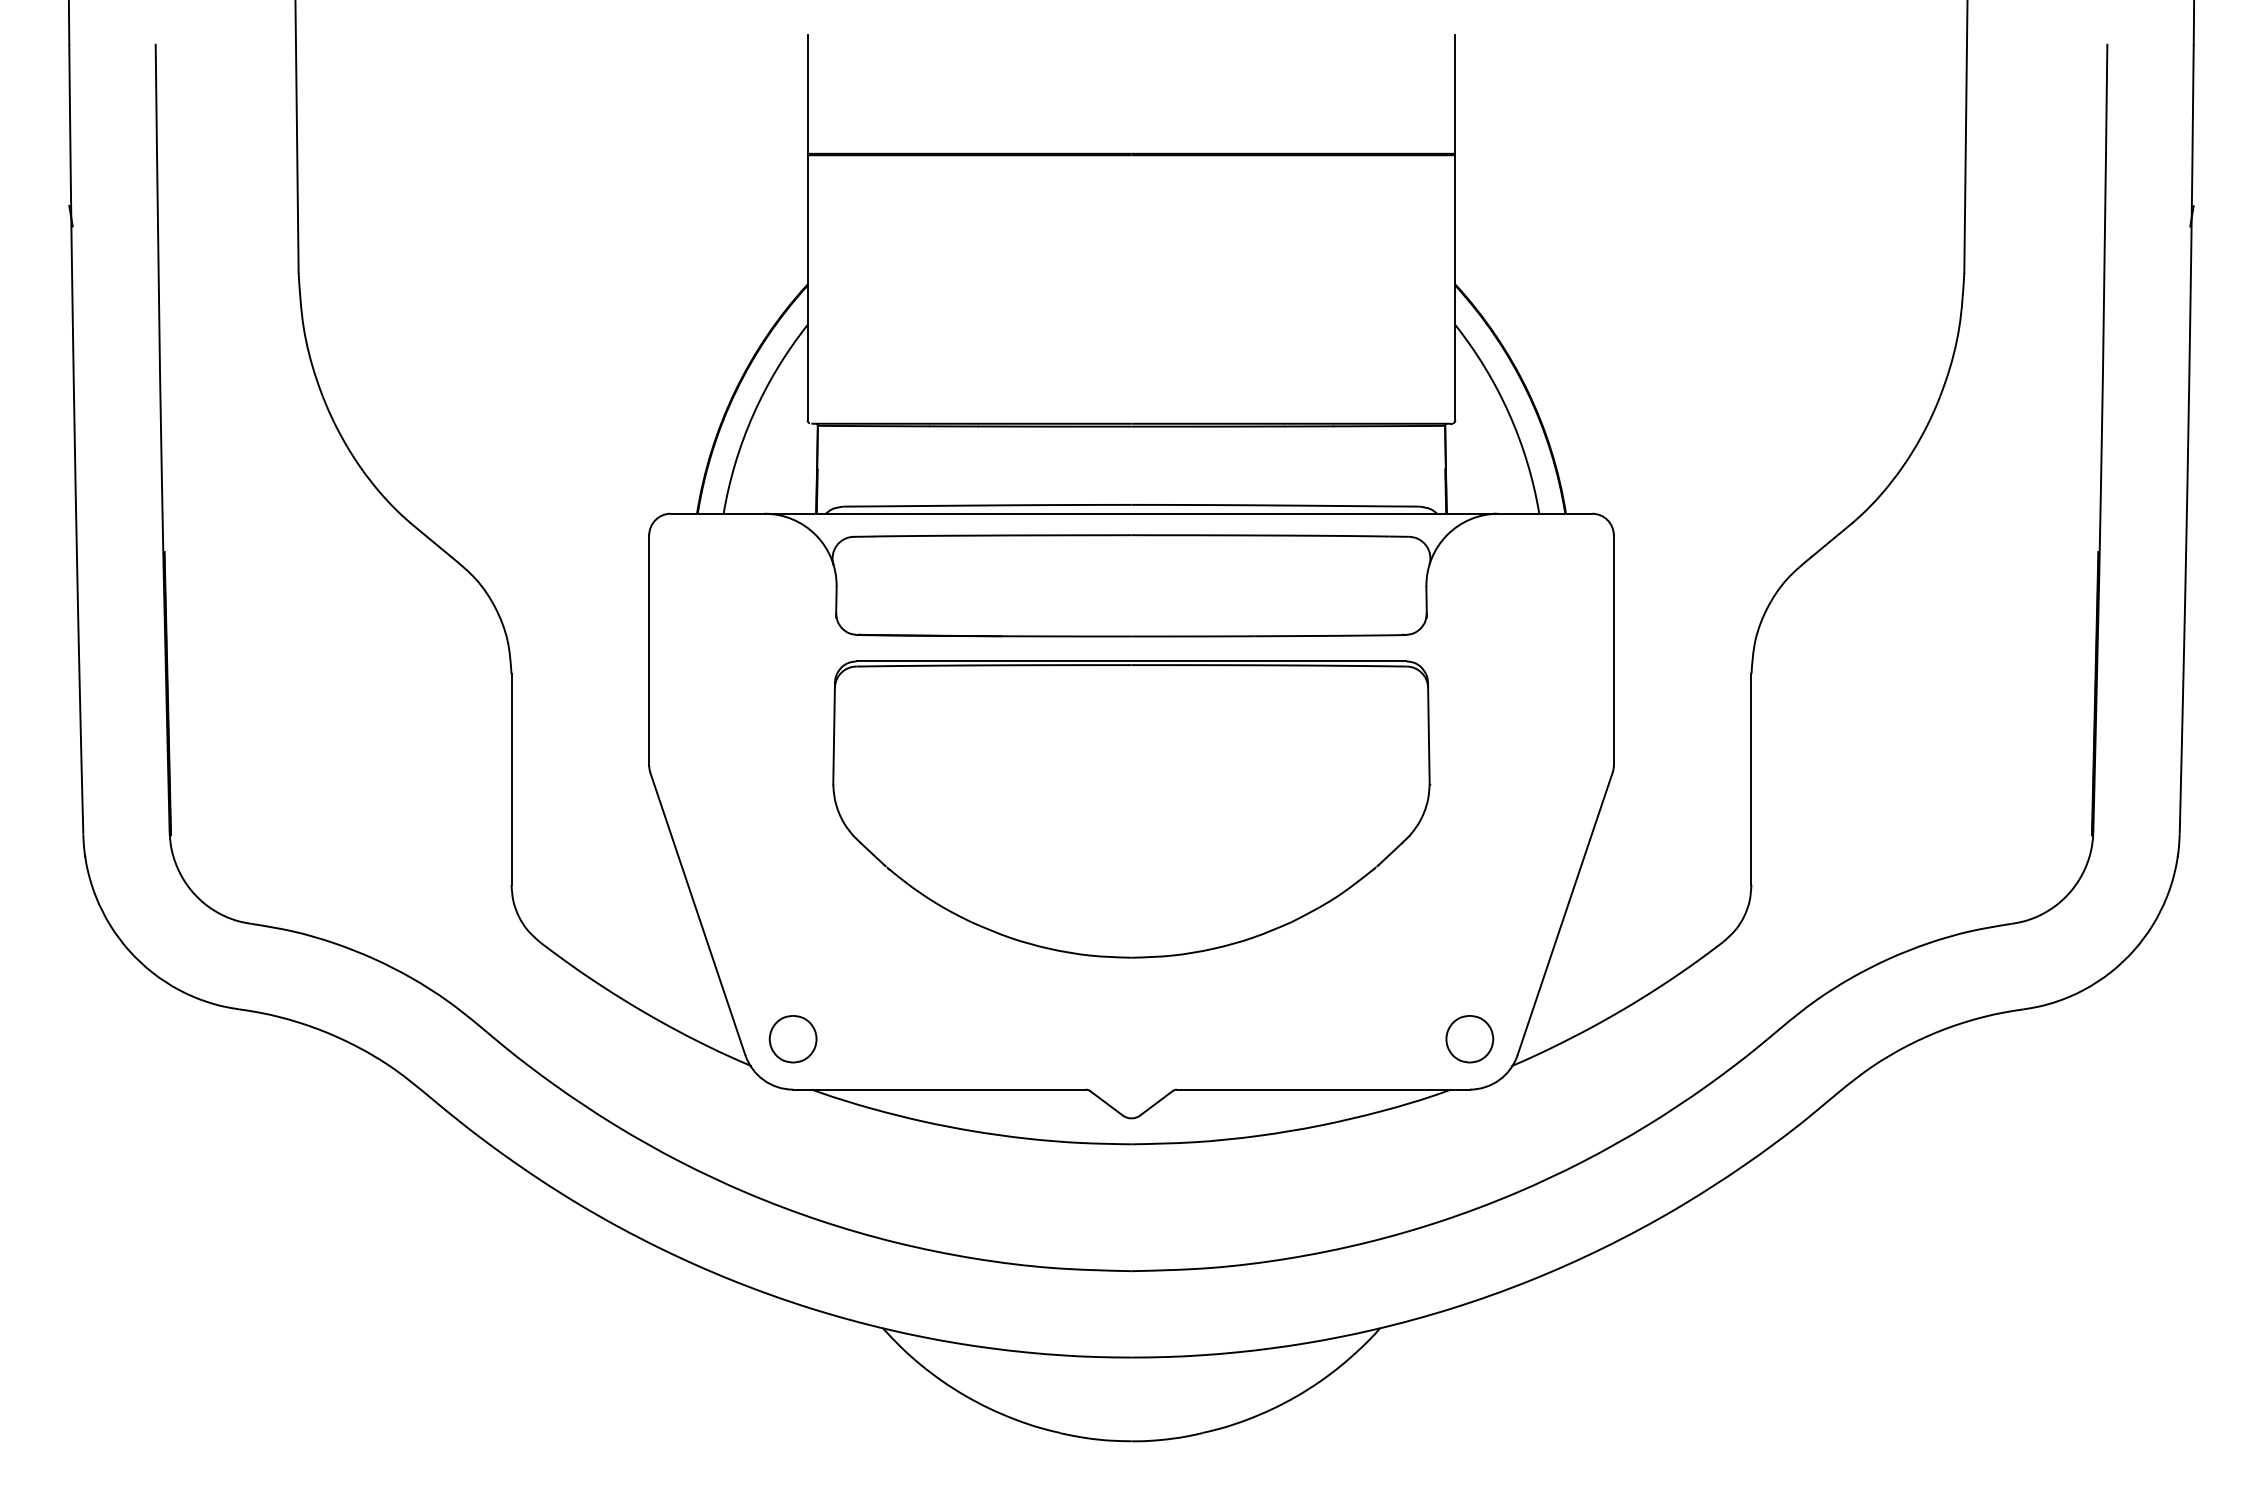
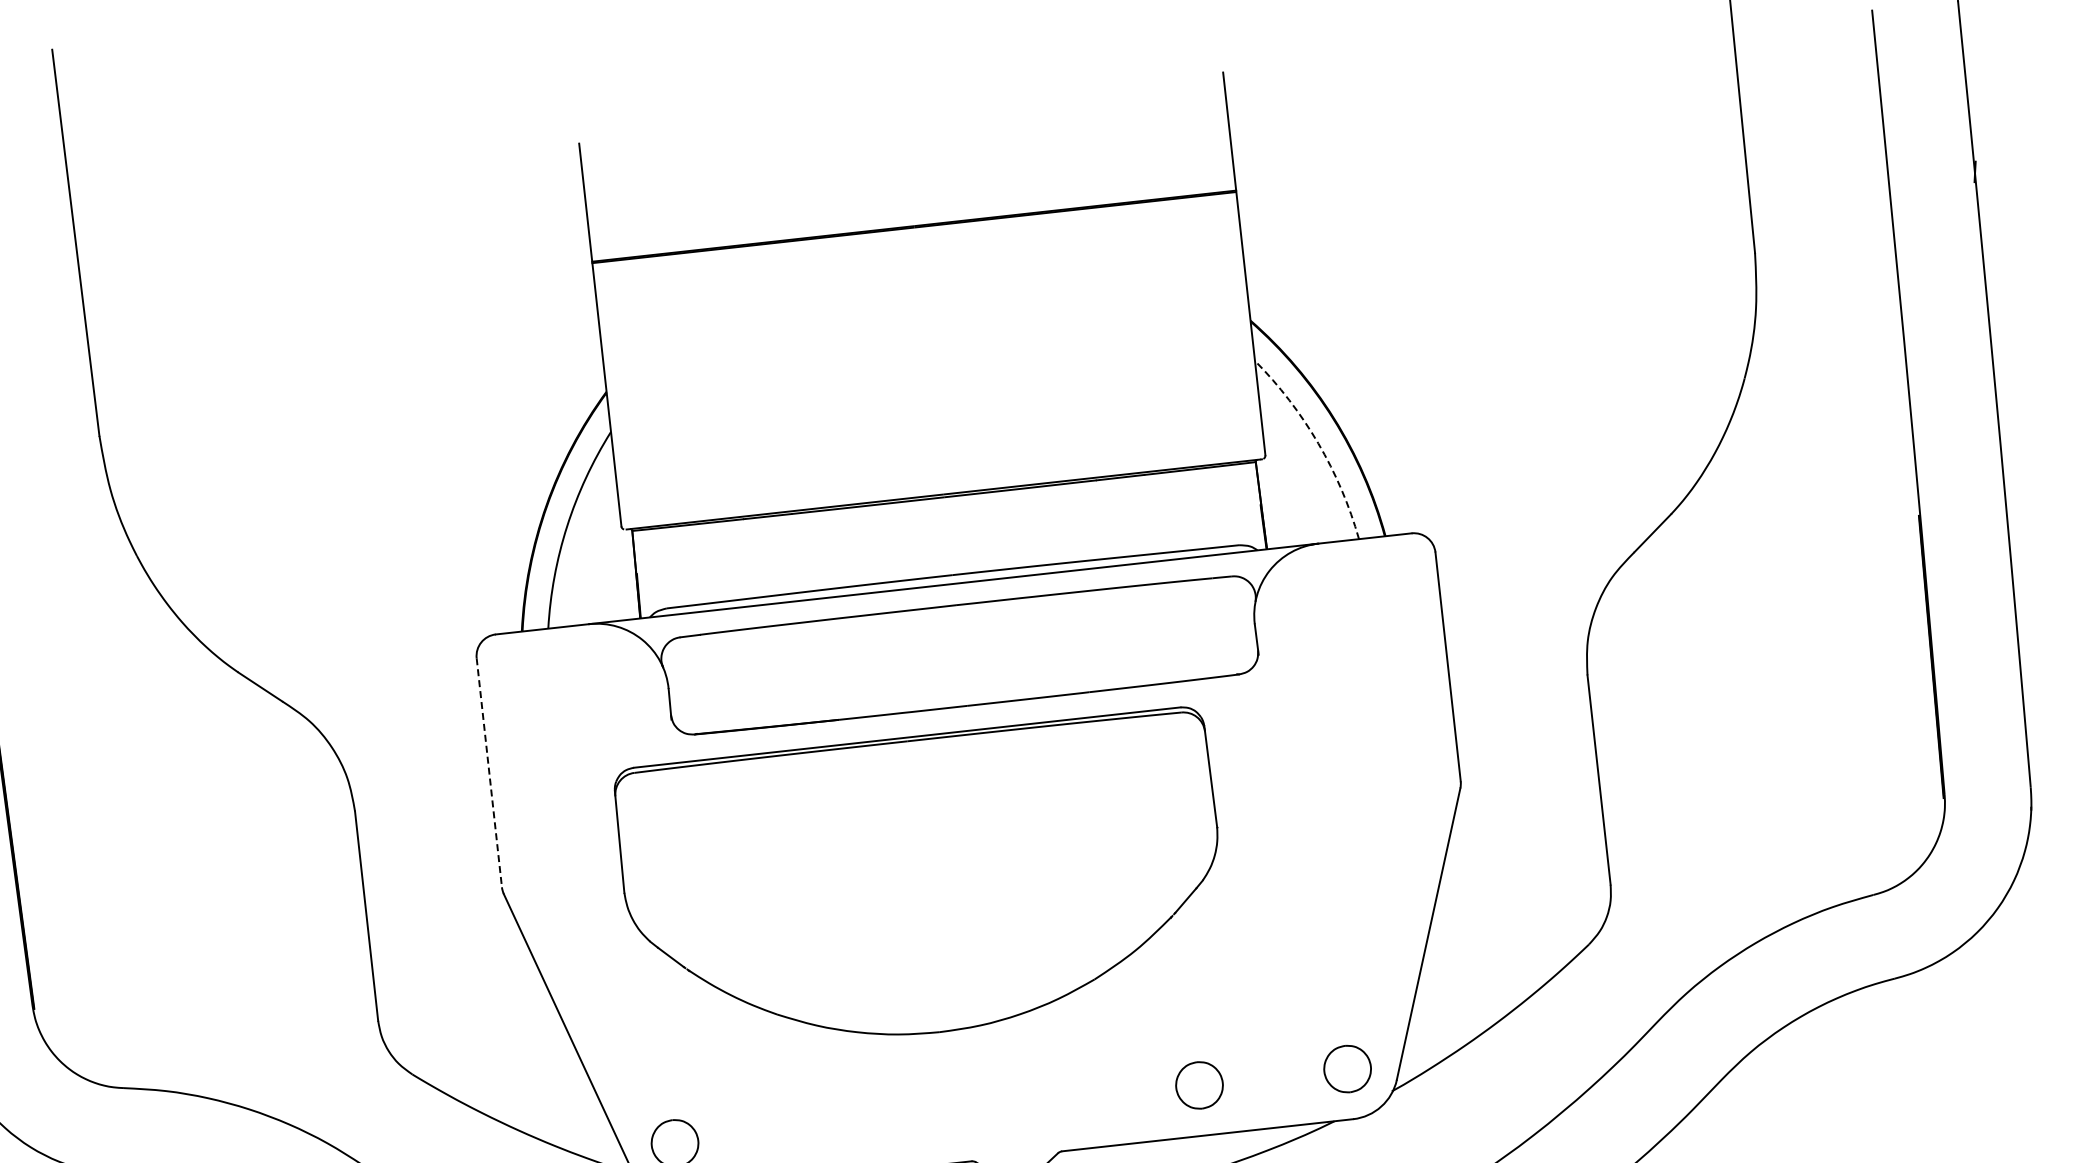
arc: (1509, 414) -> (1318, 443), solid -> dashed
line: (649, 651) -> (489, 773), solid -> dashed
part: (1131, 809) -> (923, 884), moved
part: (1320, 1039) -> (1199, 1085), added

